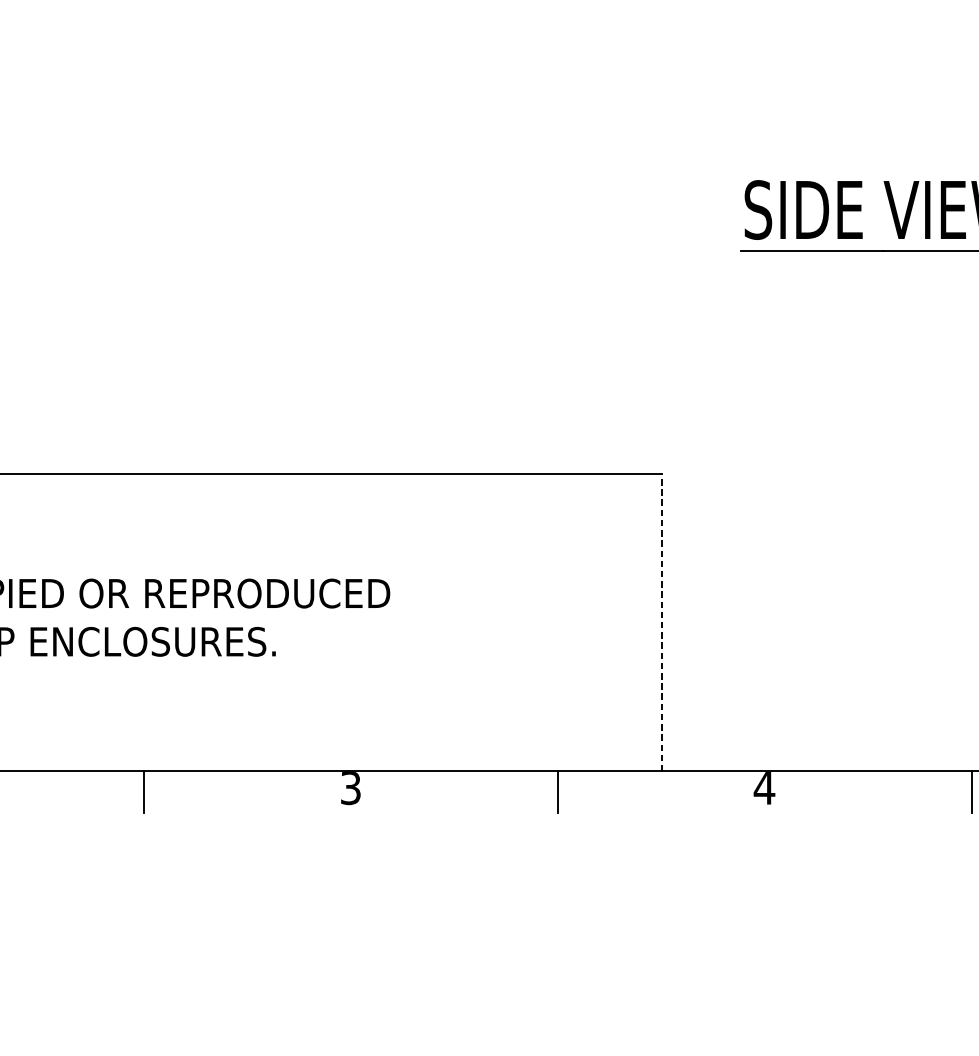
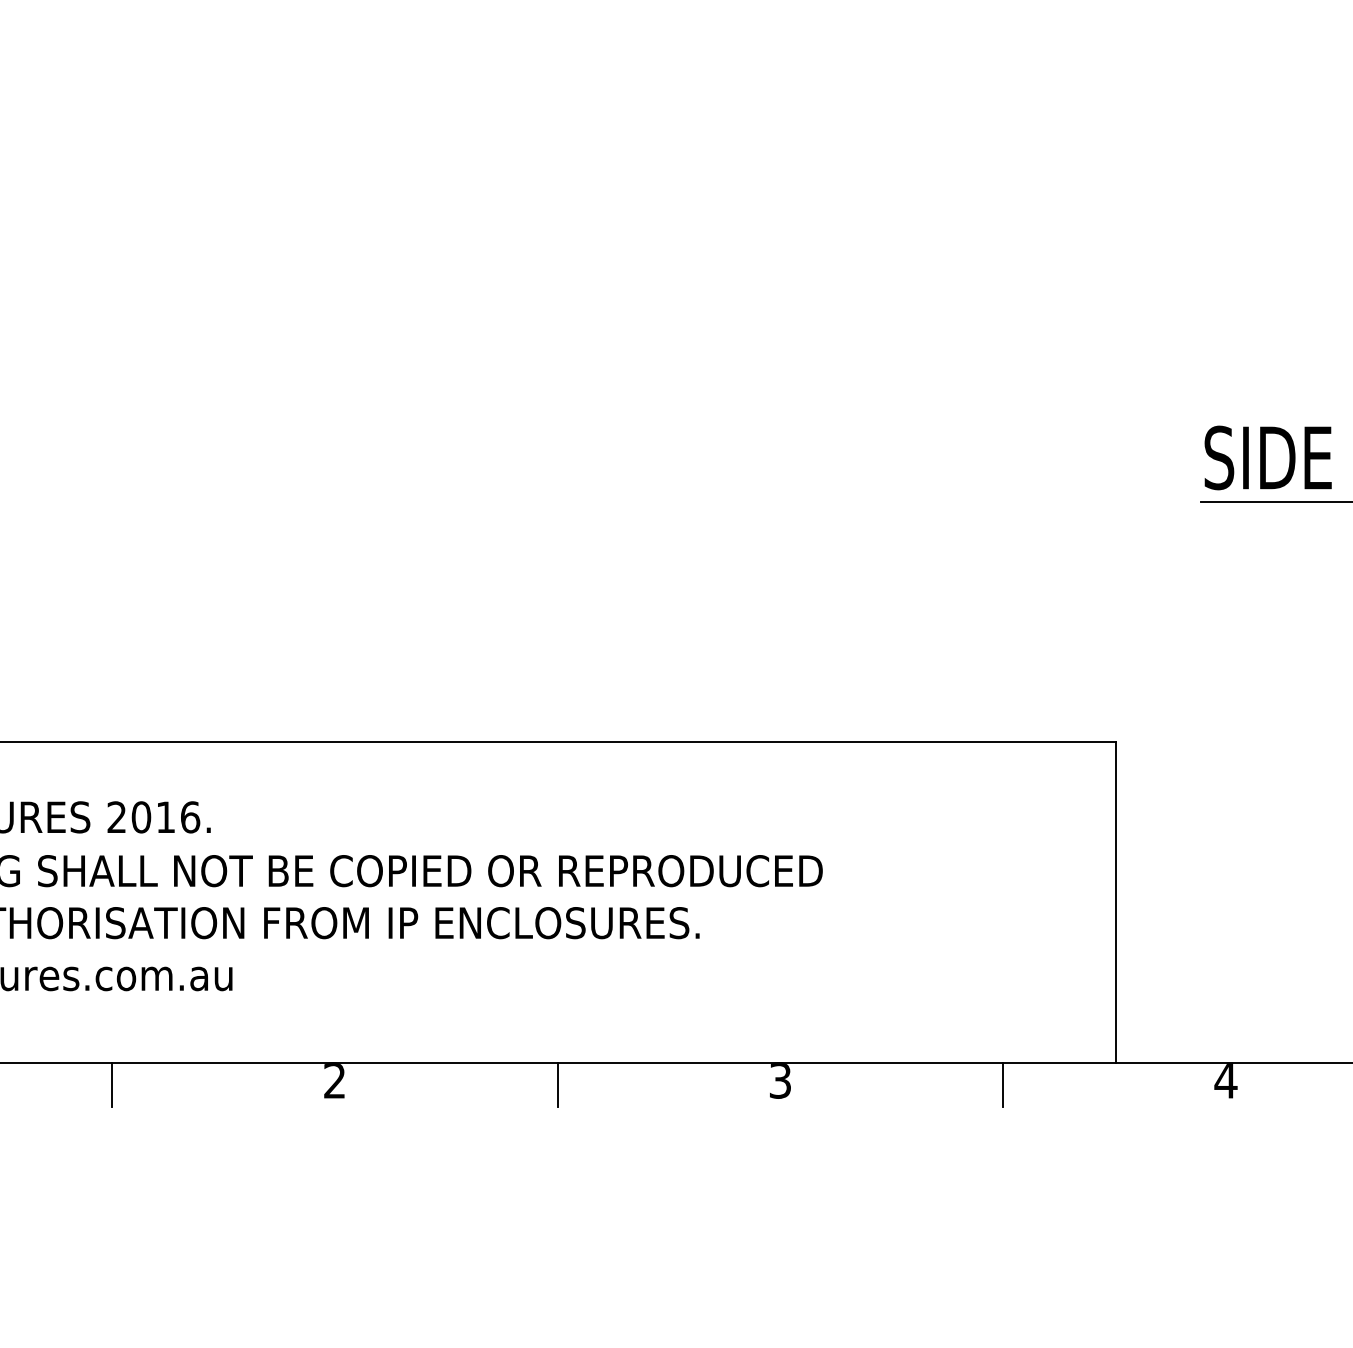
line: (661, 621) -> (1115, 901), dashed -> solid

